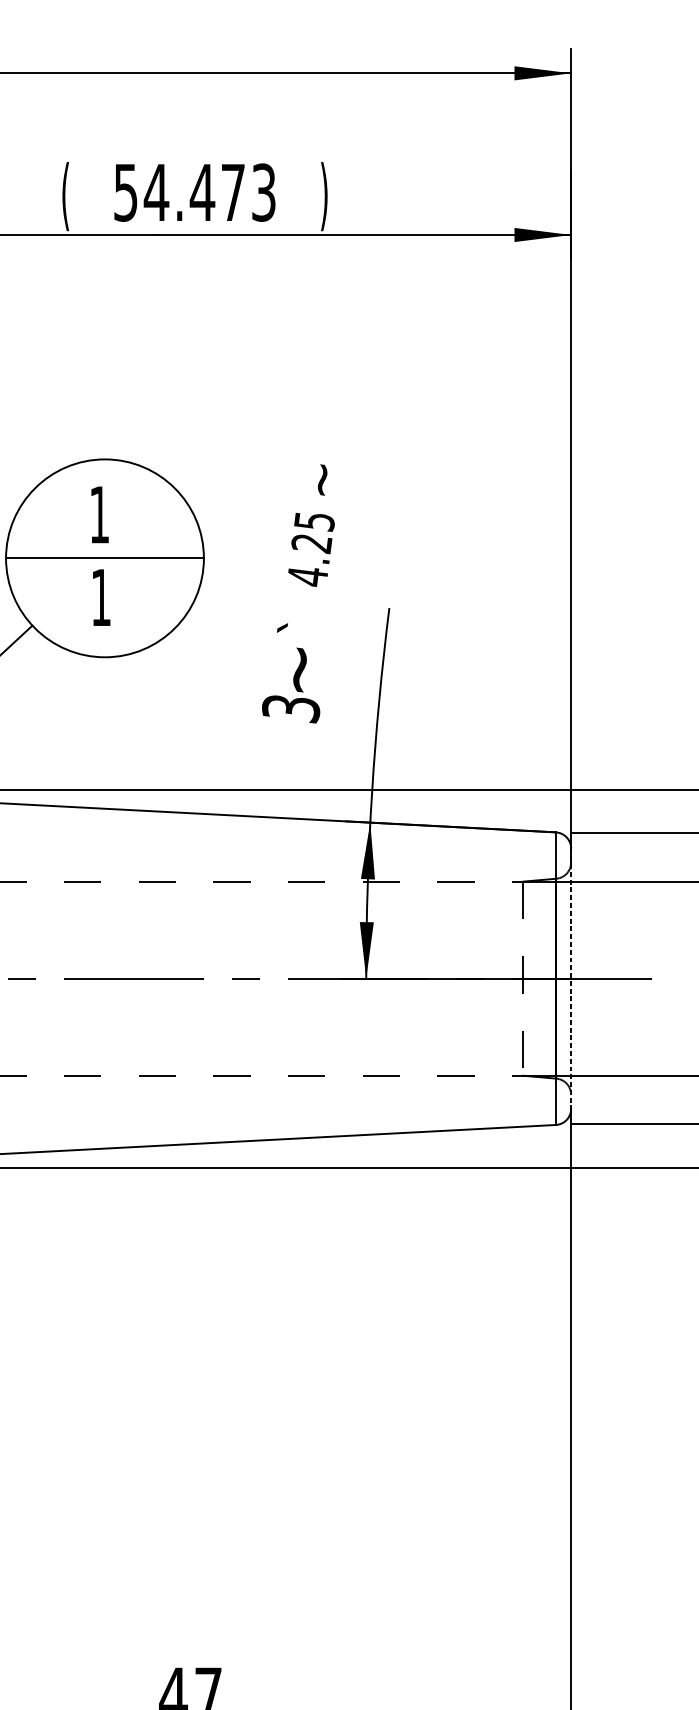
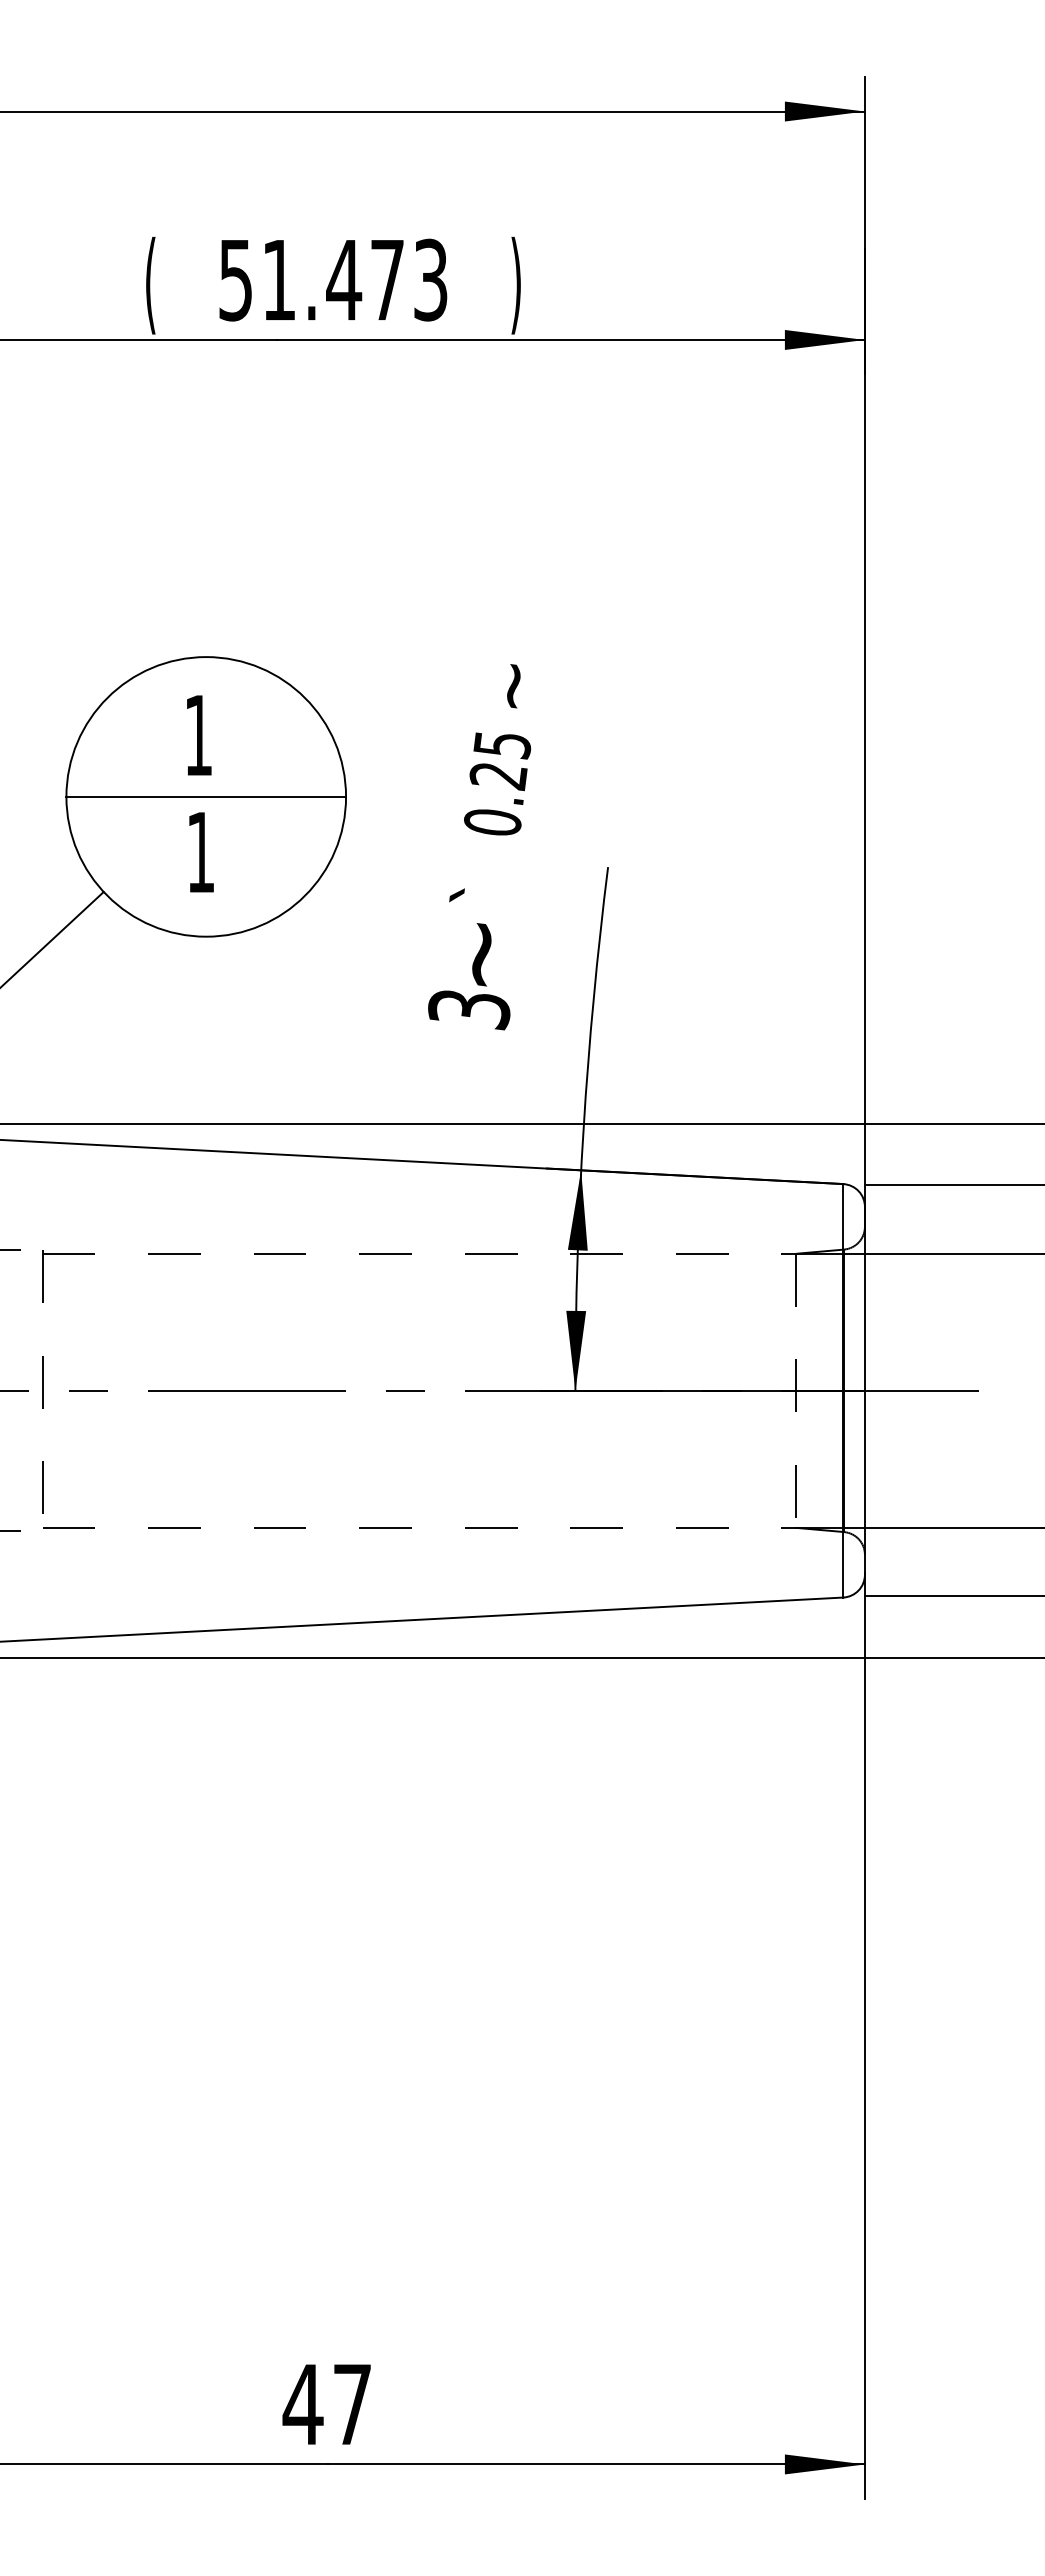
text: (156, 192) -> (279, 280), 54.473 -> 51.473
text: (307, 577) -> (492, 823), 4.25 -> 0.25
line: (570, 978) -> (864, 1390), dashed -> solid

